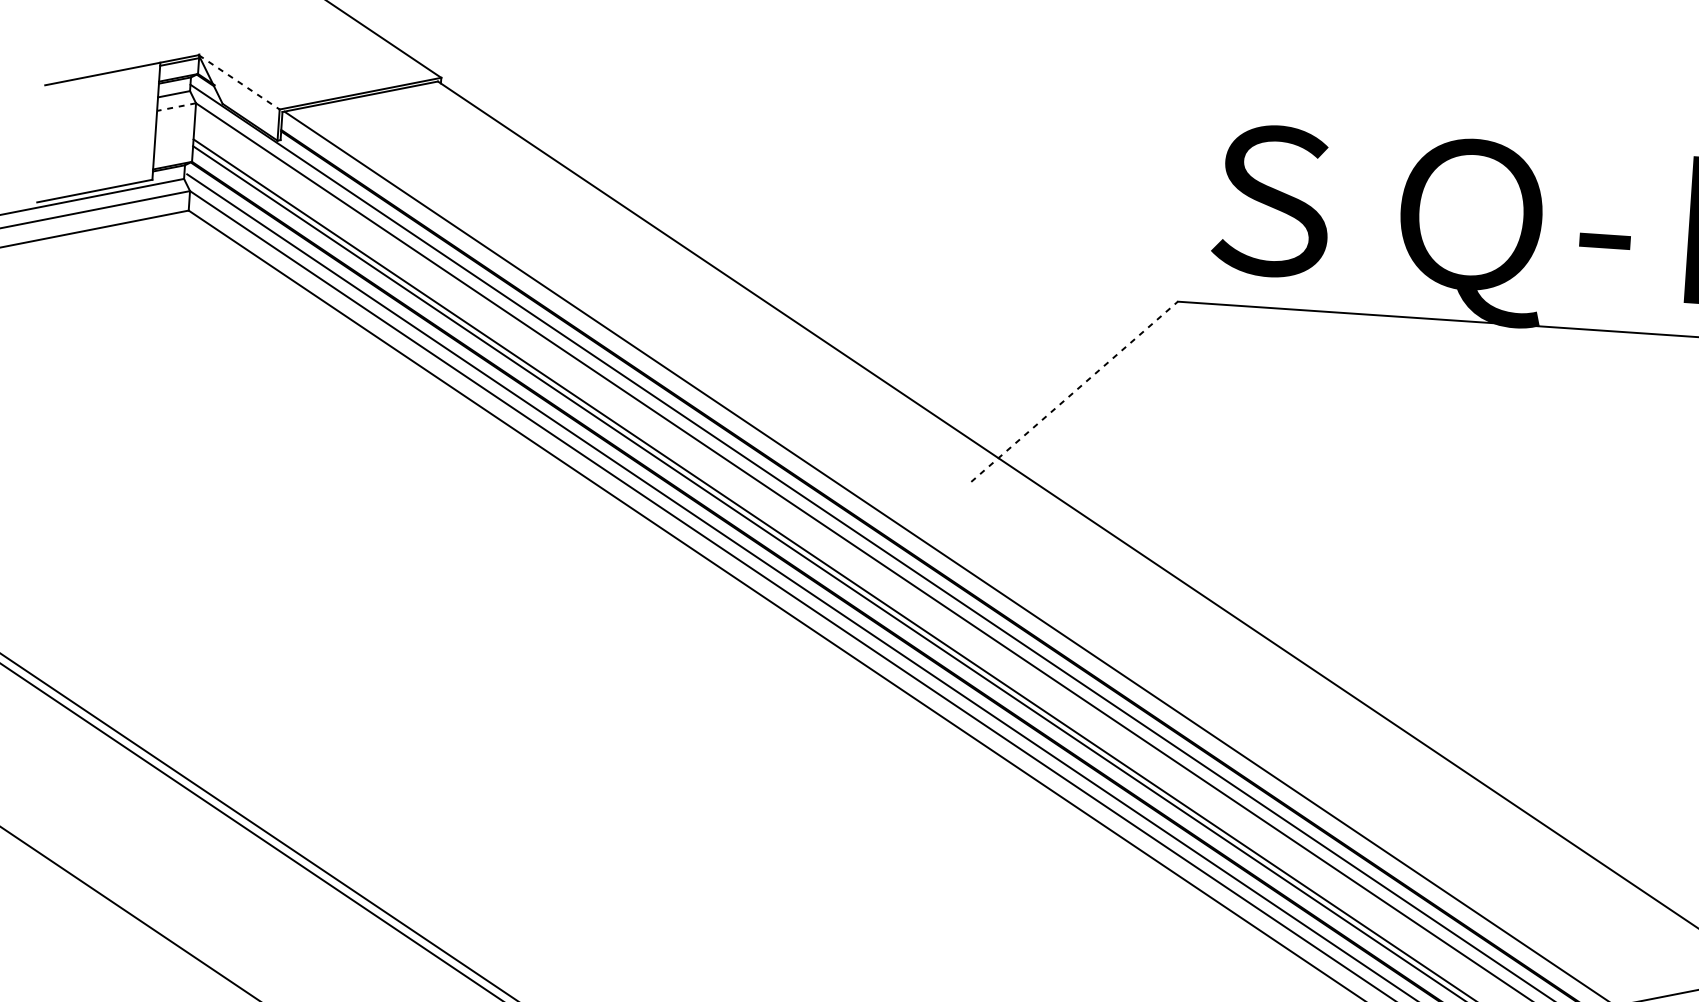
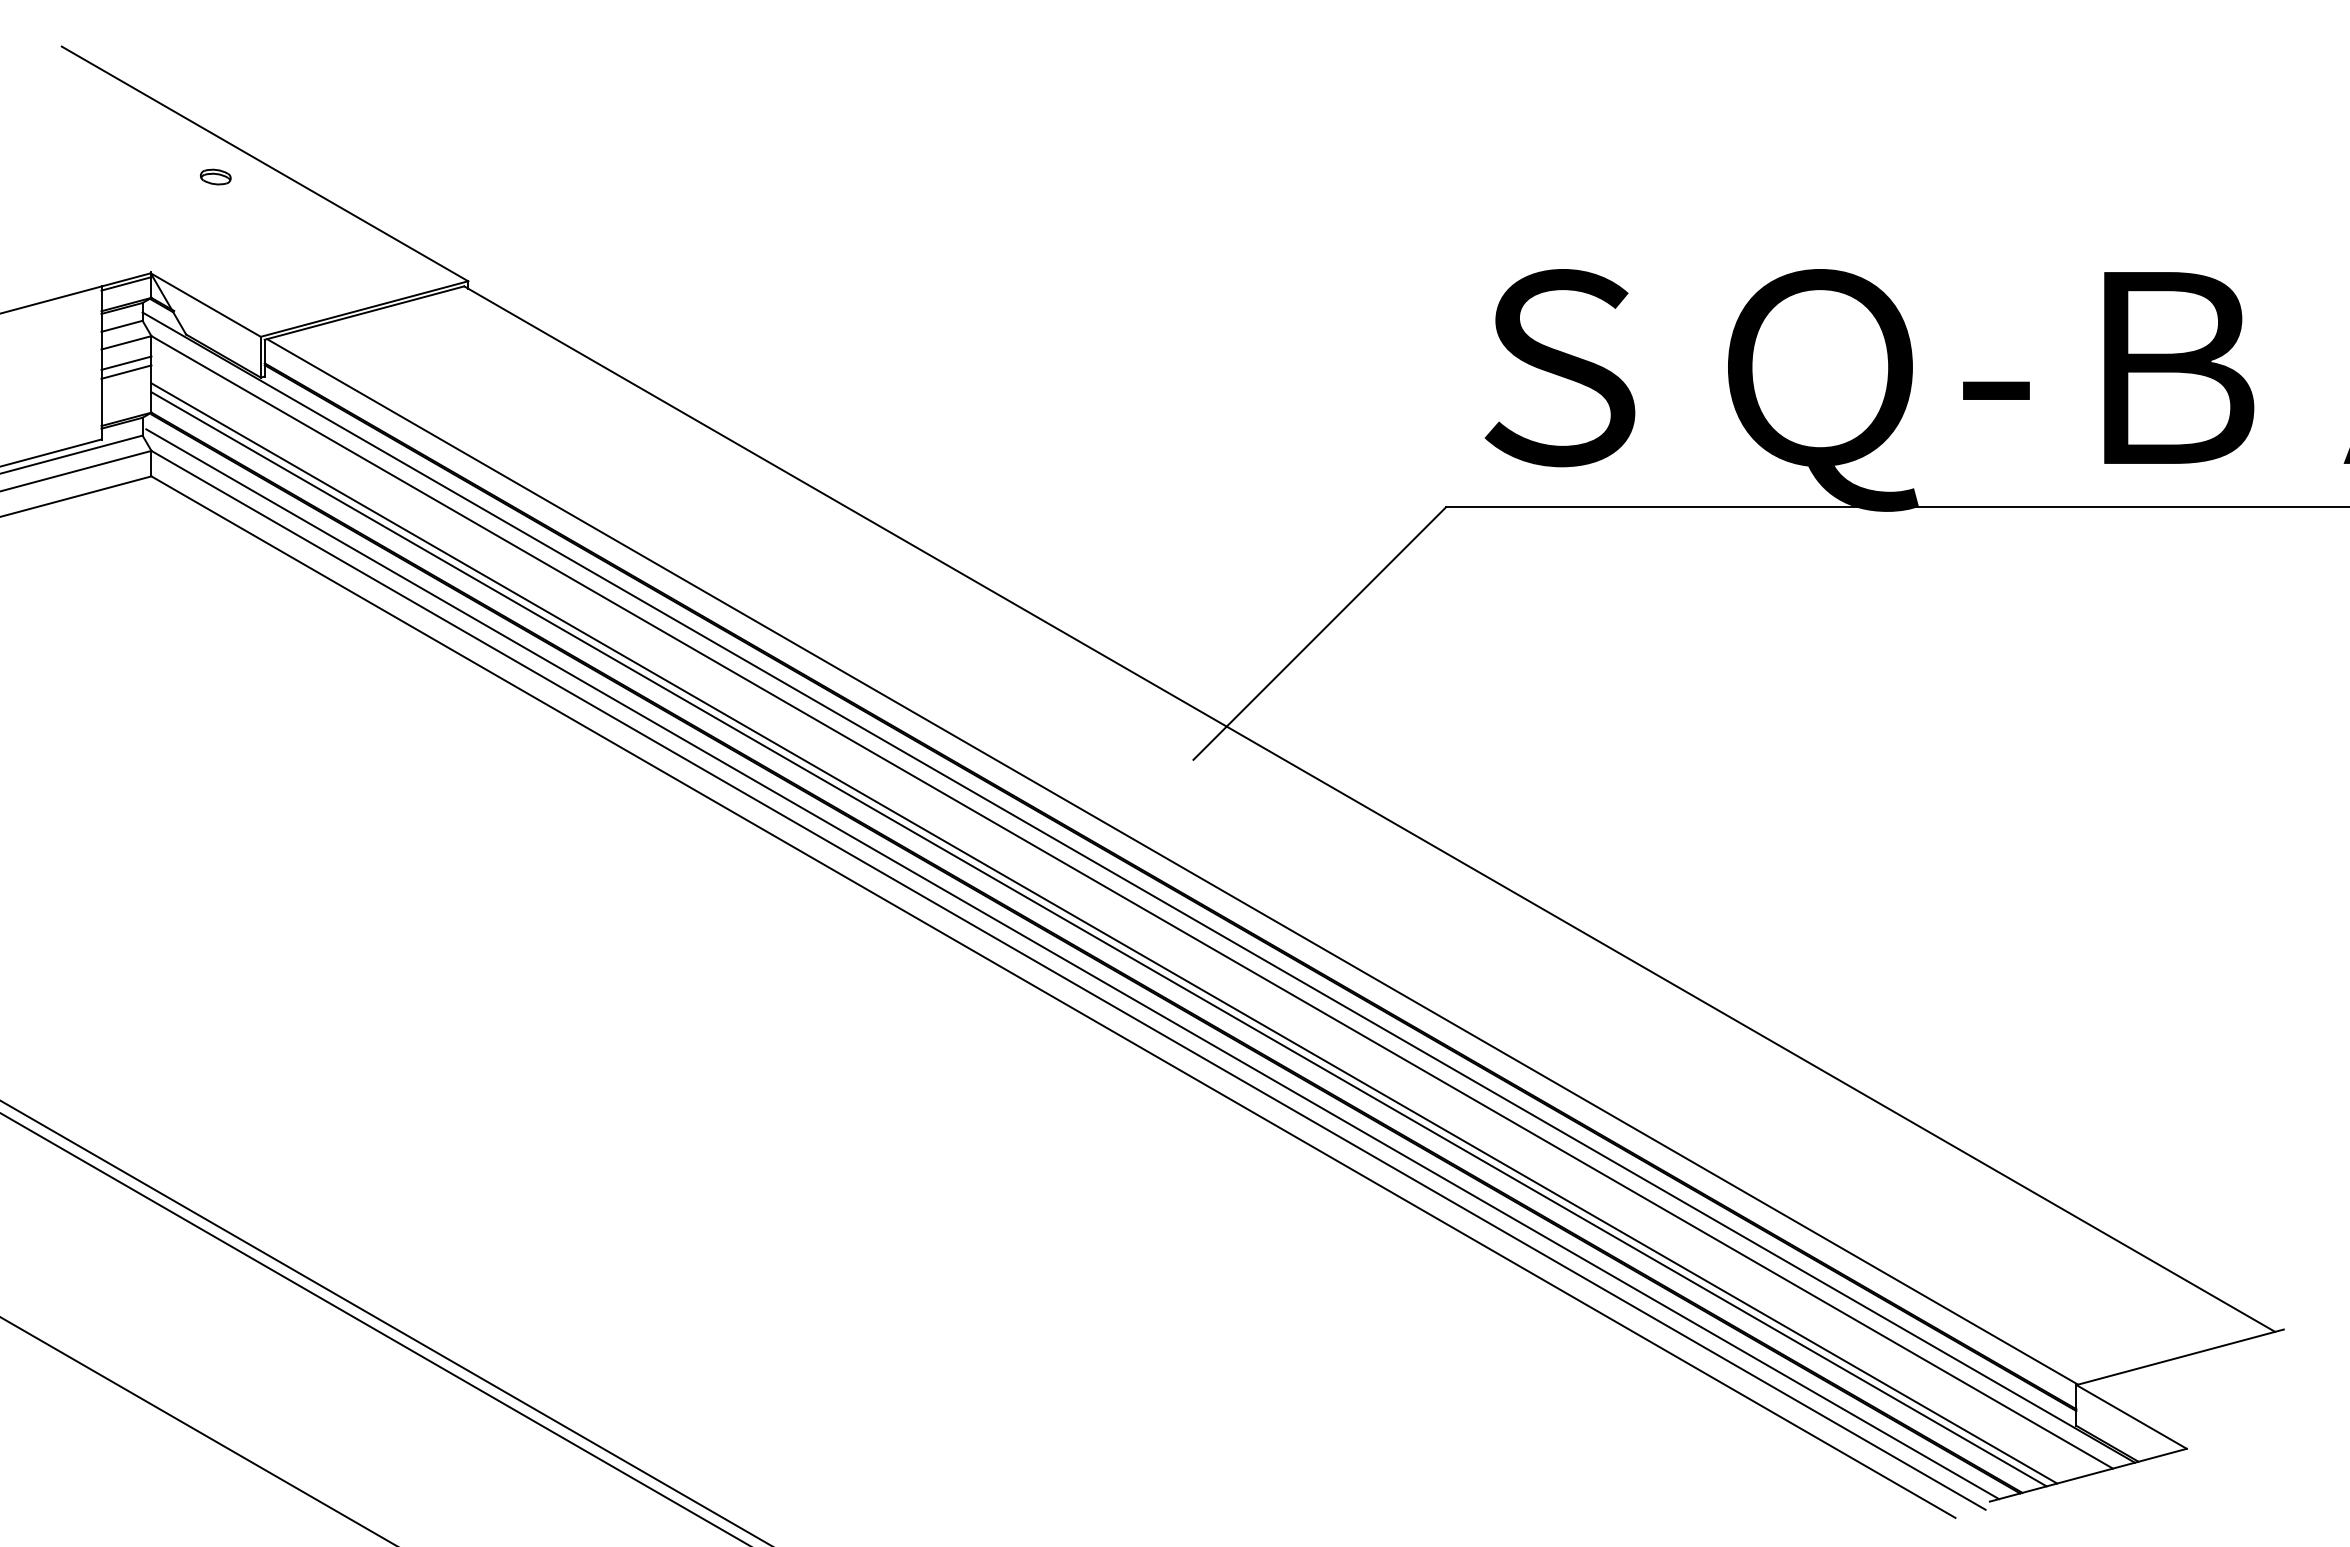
line: (238, 82) -> (205, 305), dashed -> solid
line: (176, 106) -> (126, 342), dashed -> solid
line: (175, 122) -> (126, 362), added
line: (175, 129) -> (126, 371), added
line: (1074, 391) -> (1319, 633), dashed -> solid

